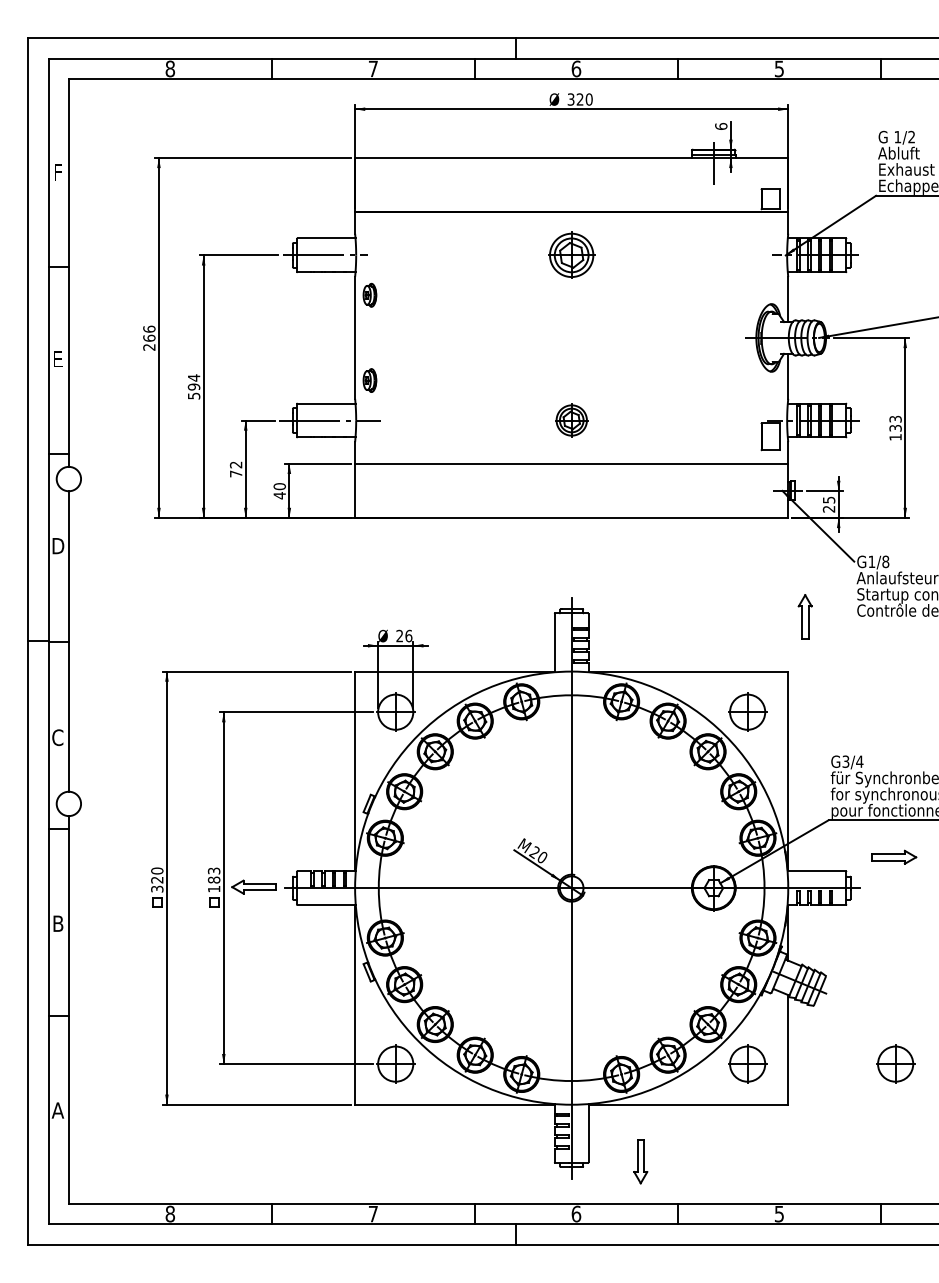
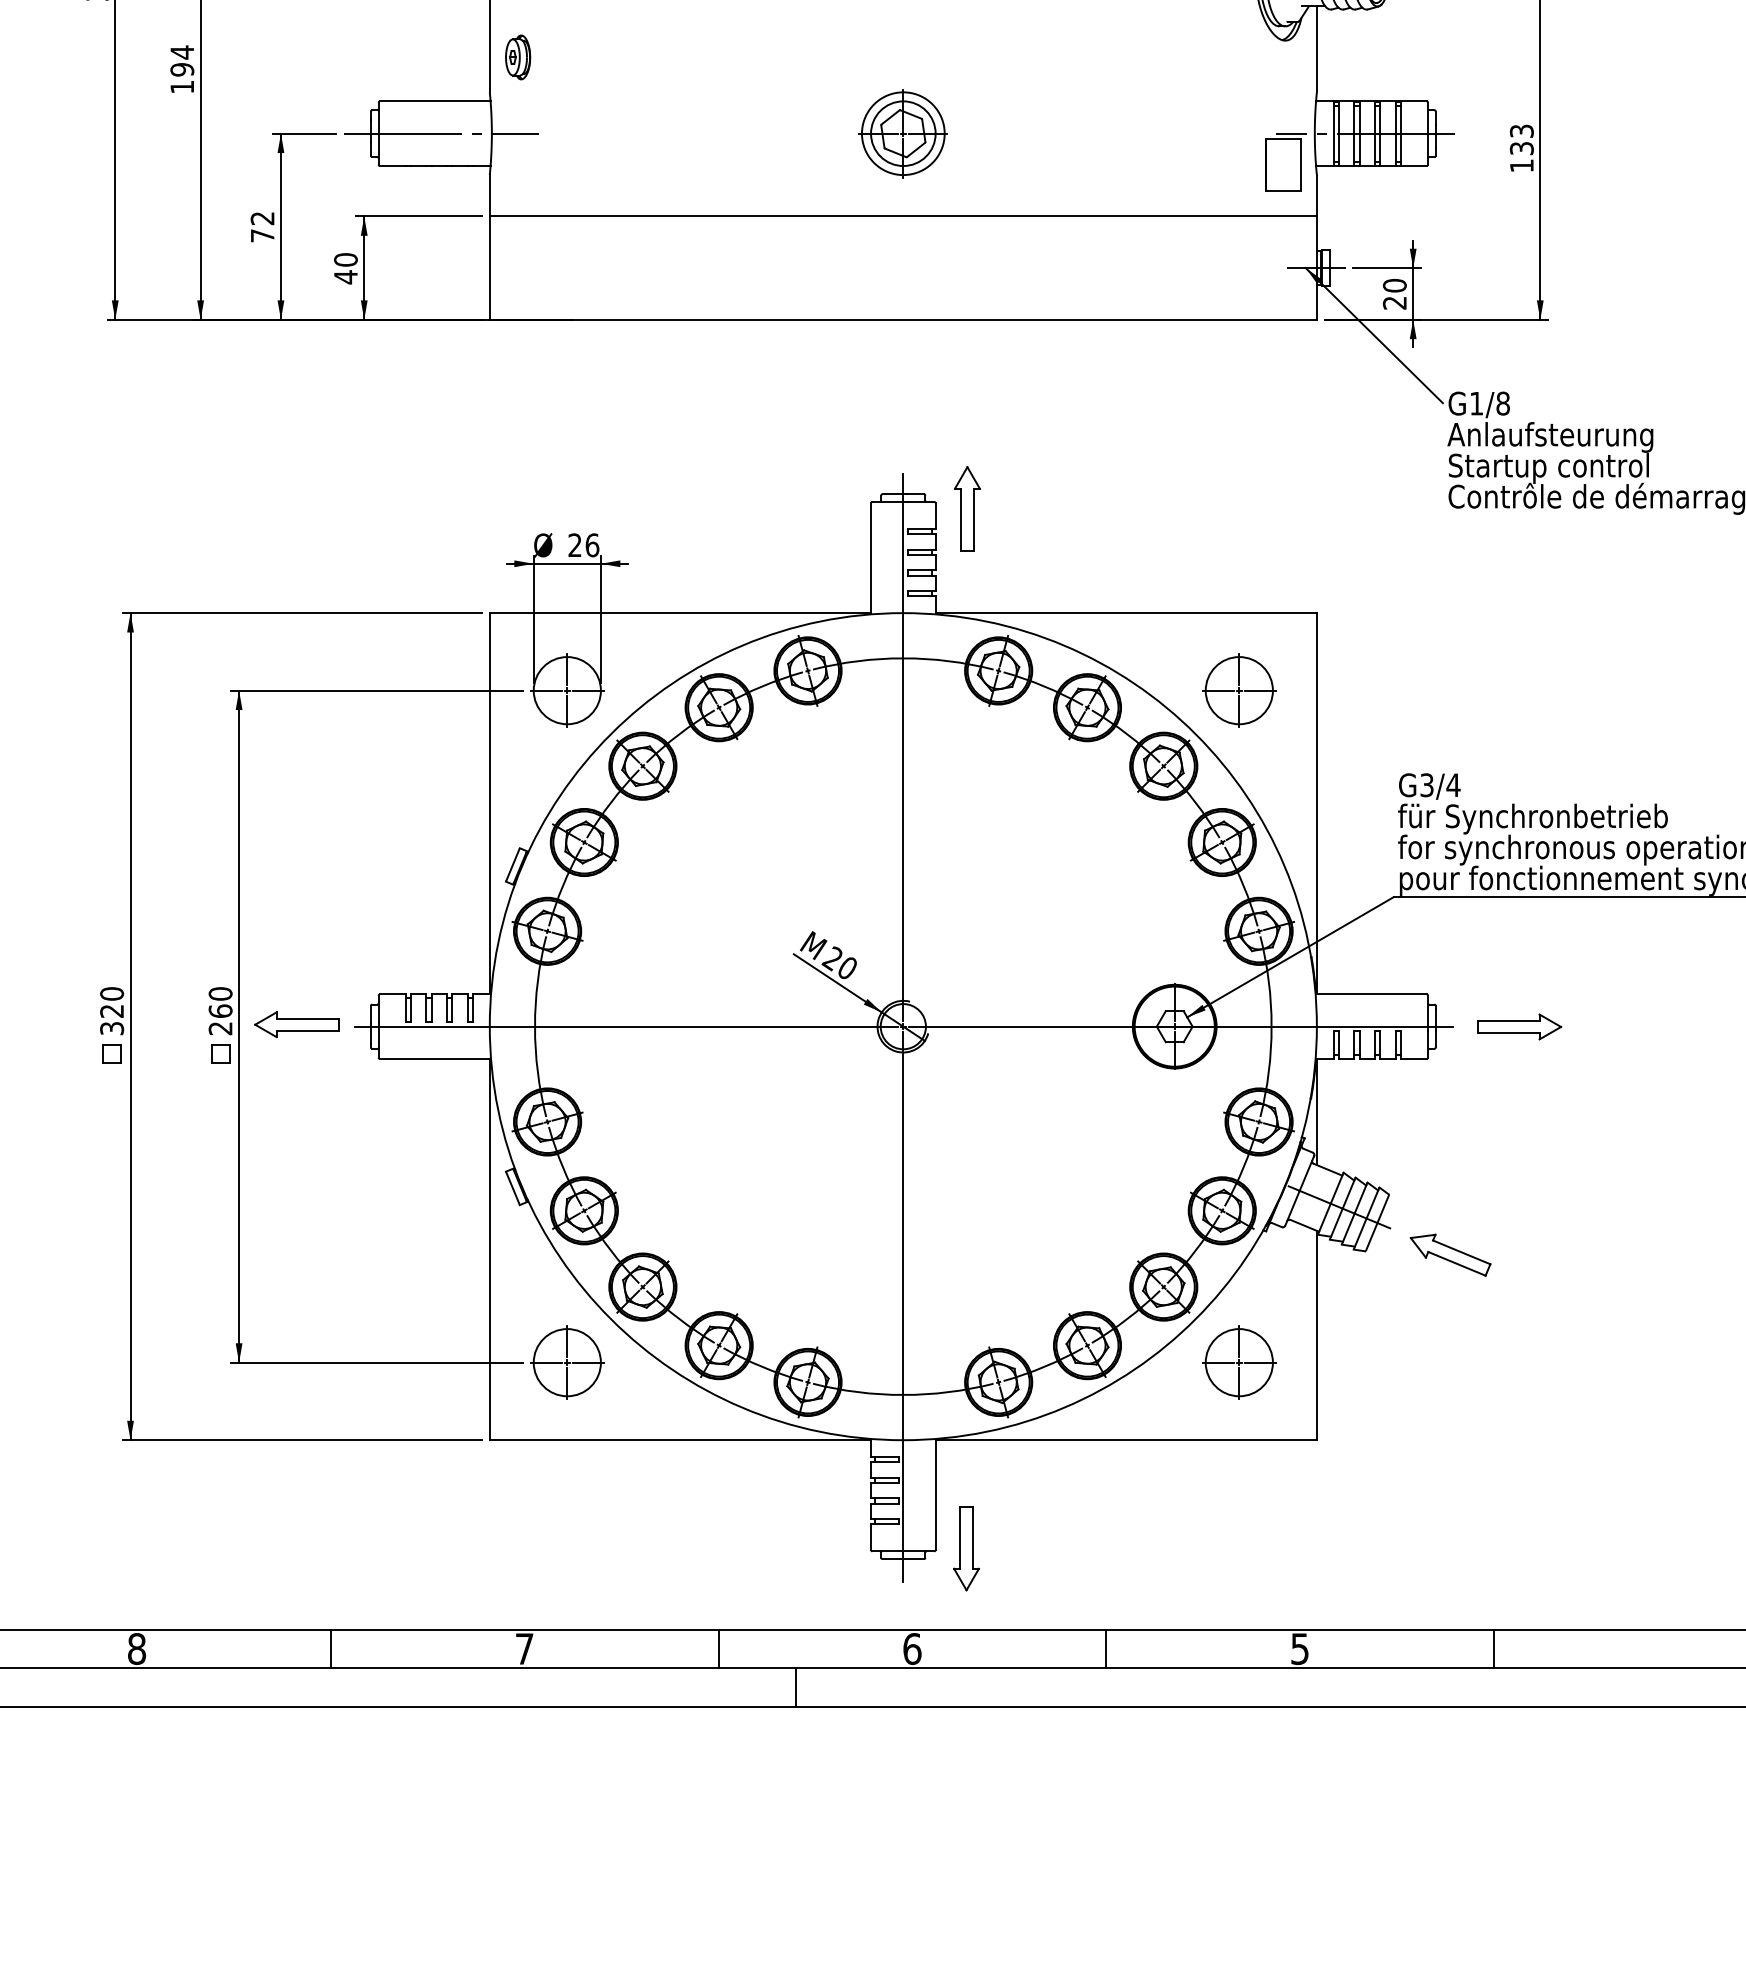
text: (194, 395) -> (183, 85), 594 -> 194
part: (571, 420) -> (902, 133), size x1.43
text: (828, 499) -> (1393, 284), 25 -> 20
part: (804, 616) -> (966, 507), moved
part: (894, 856) -> (1519, 1025), moved
text: (213, 879) -> (219, 1010), 183 -> 260
part: (858, 1007) -> (1451, 1254), added
part: (895, 1063) -> (1521, 1361), removed
part: (640, 1161) -> (966, 1548), moved

